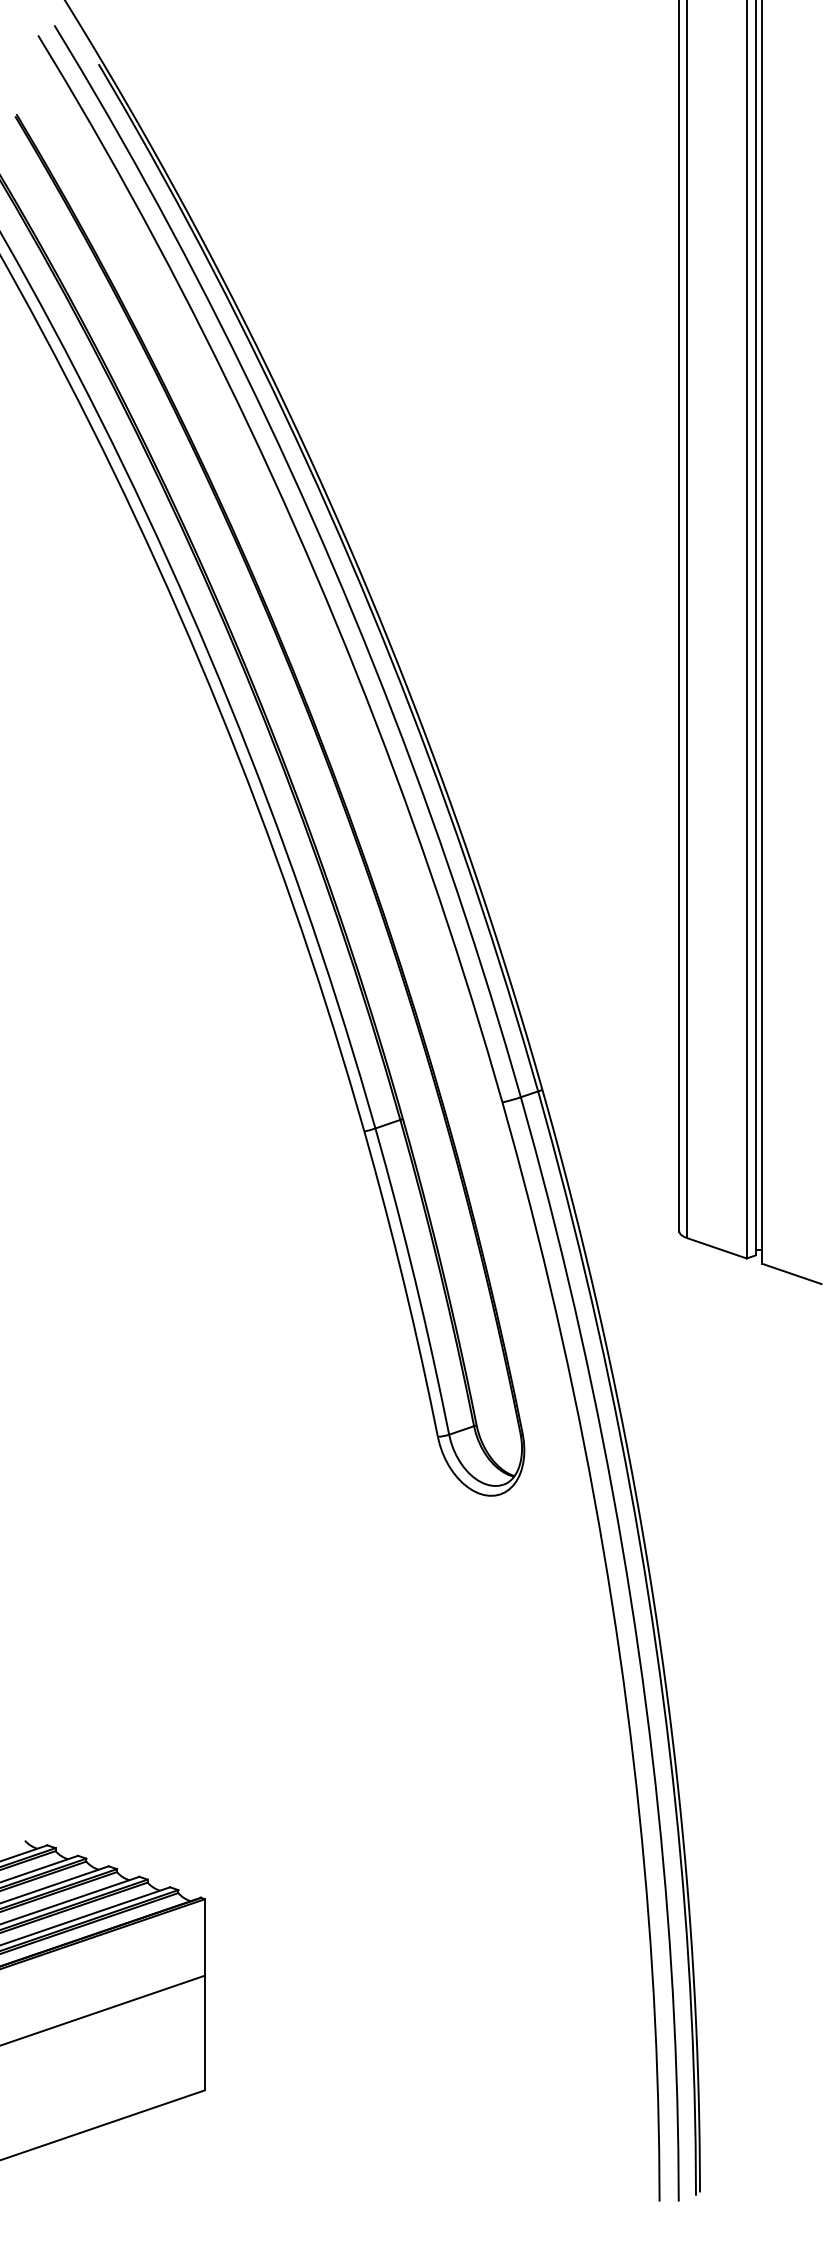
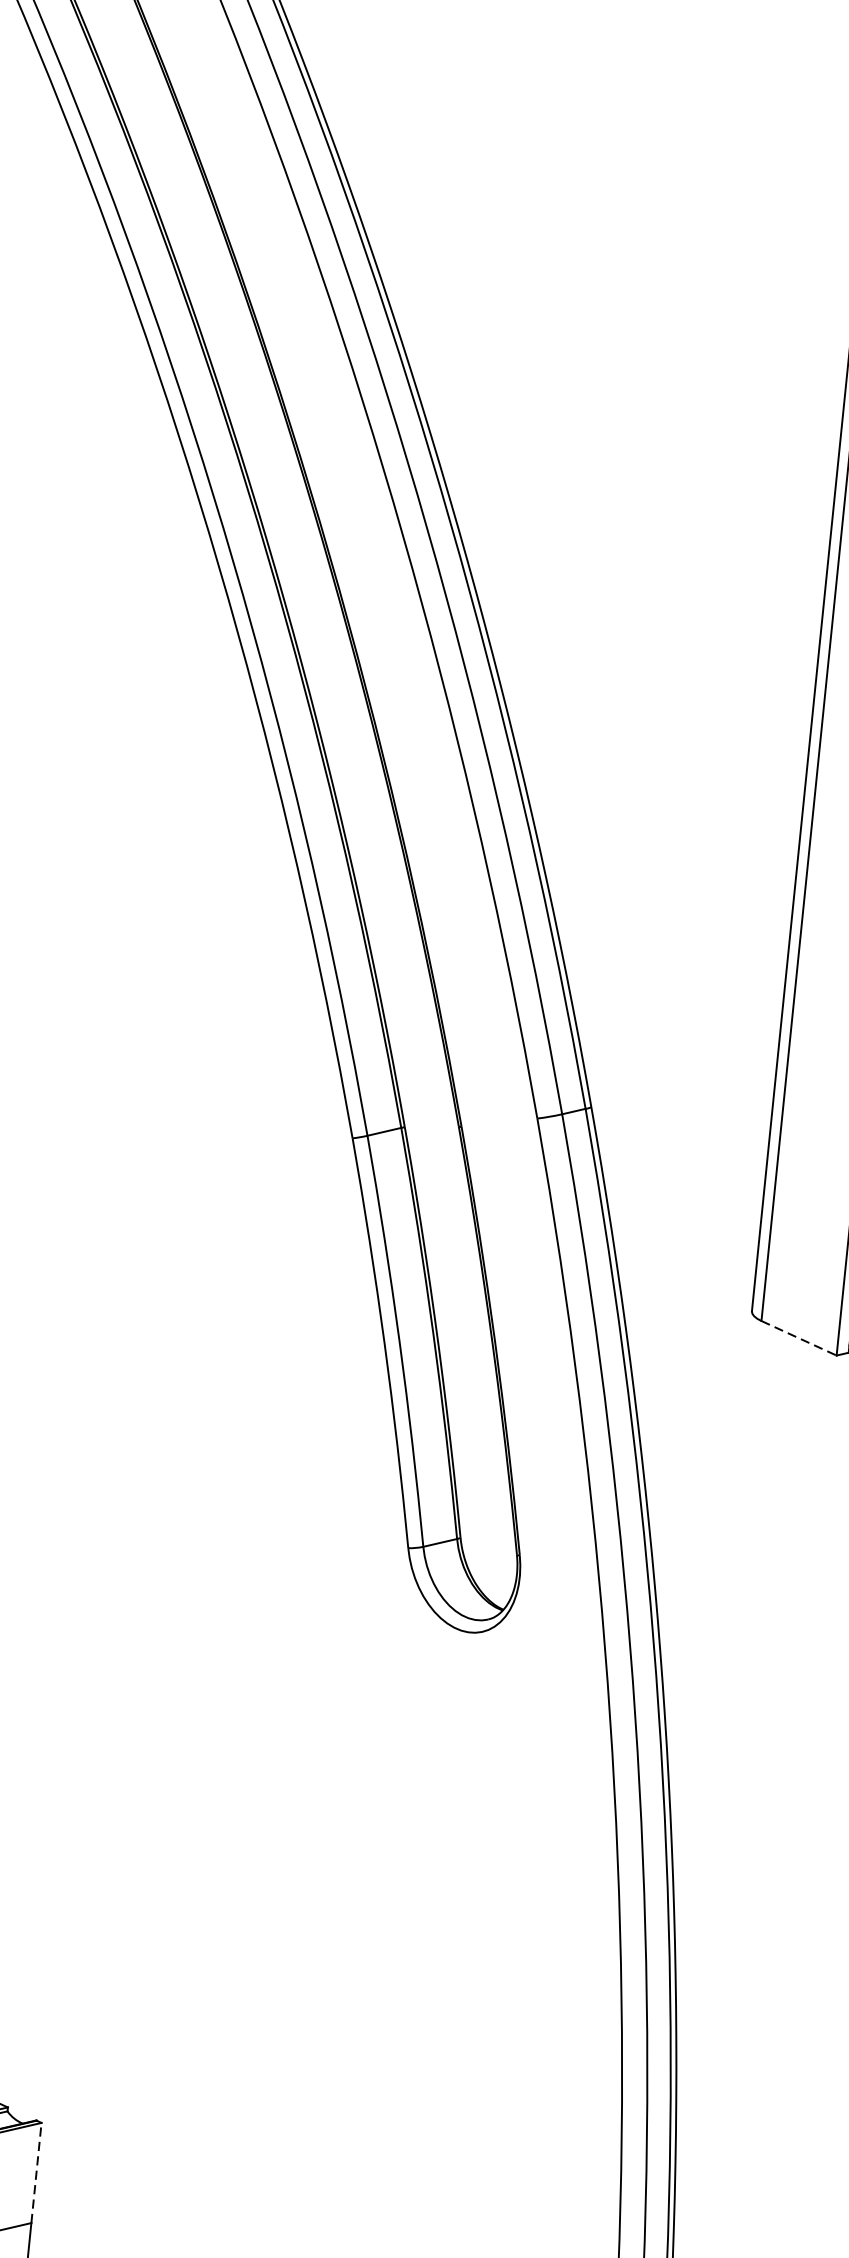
line: (717, 1248) -> (799, 1338), solid -> dashed
line: (204, 1936) -> (36, 2171), solid -> dashed

